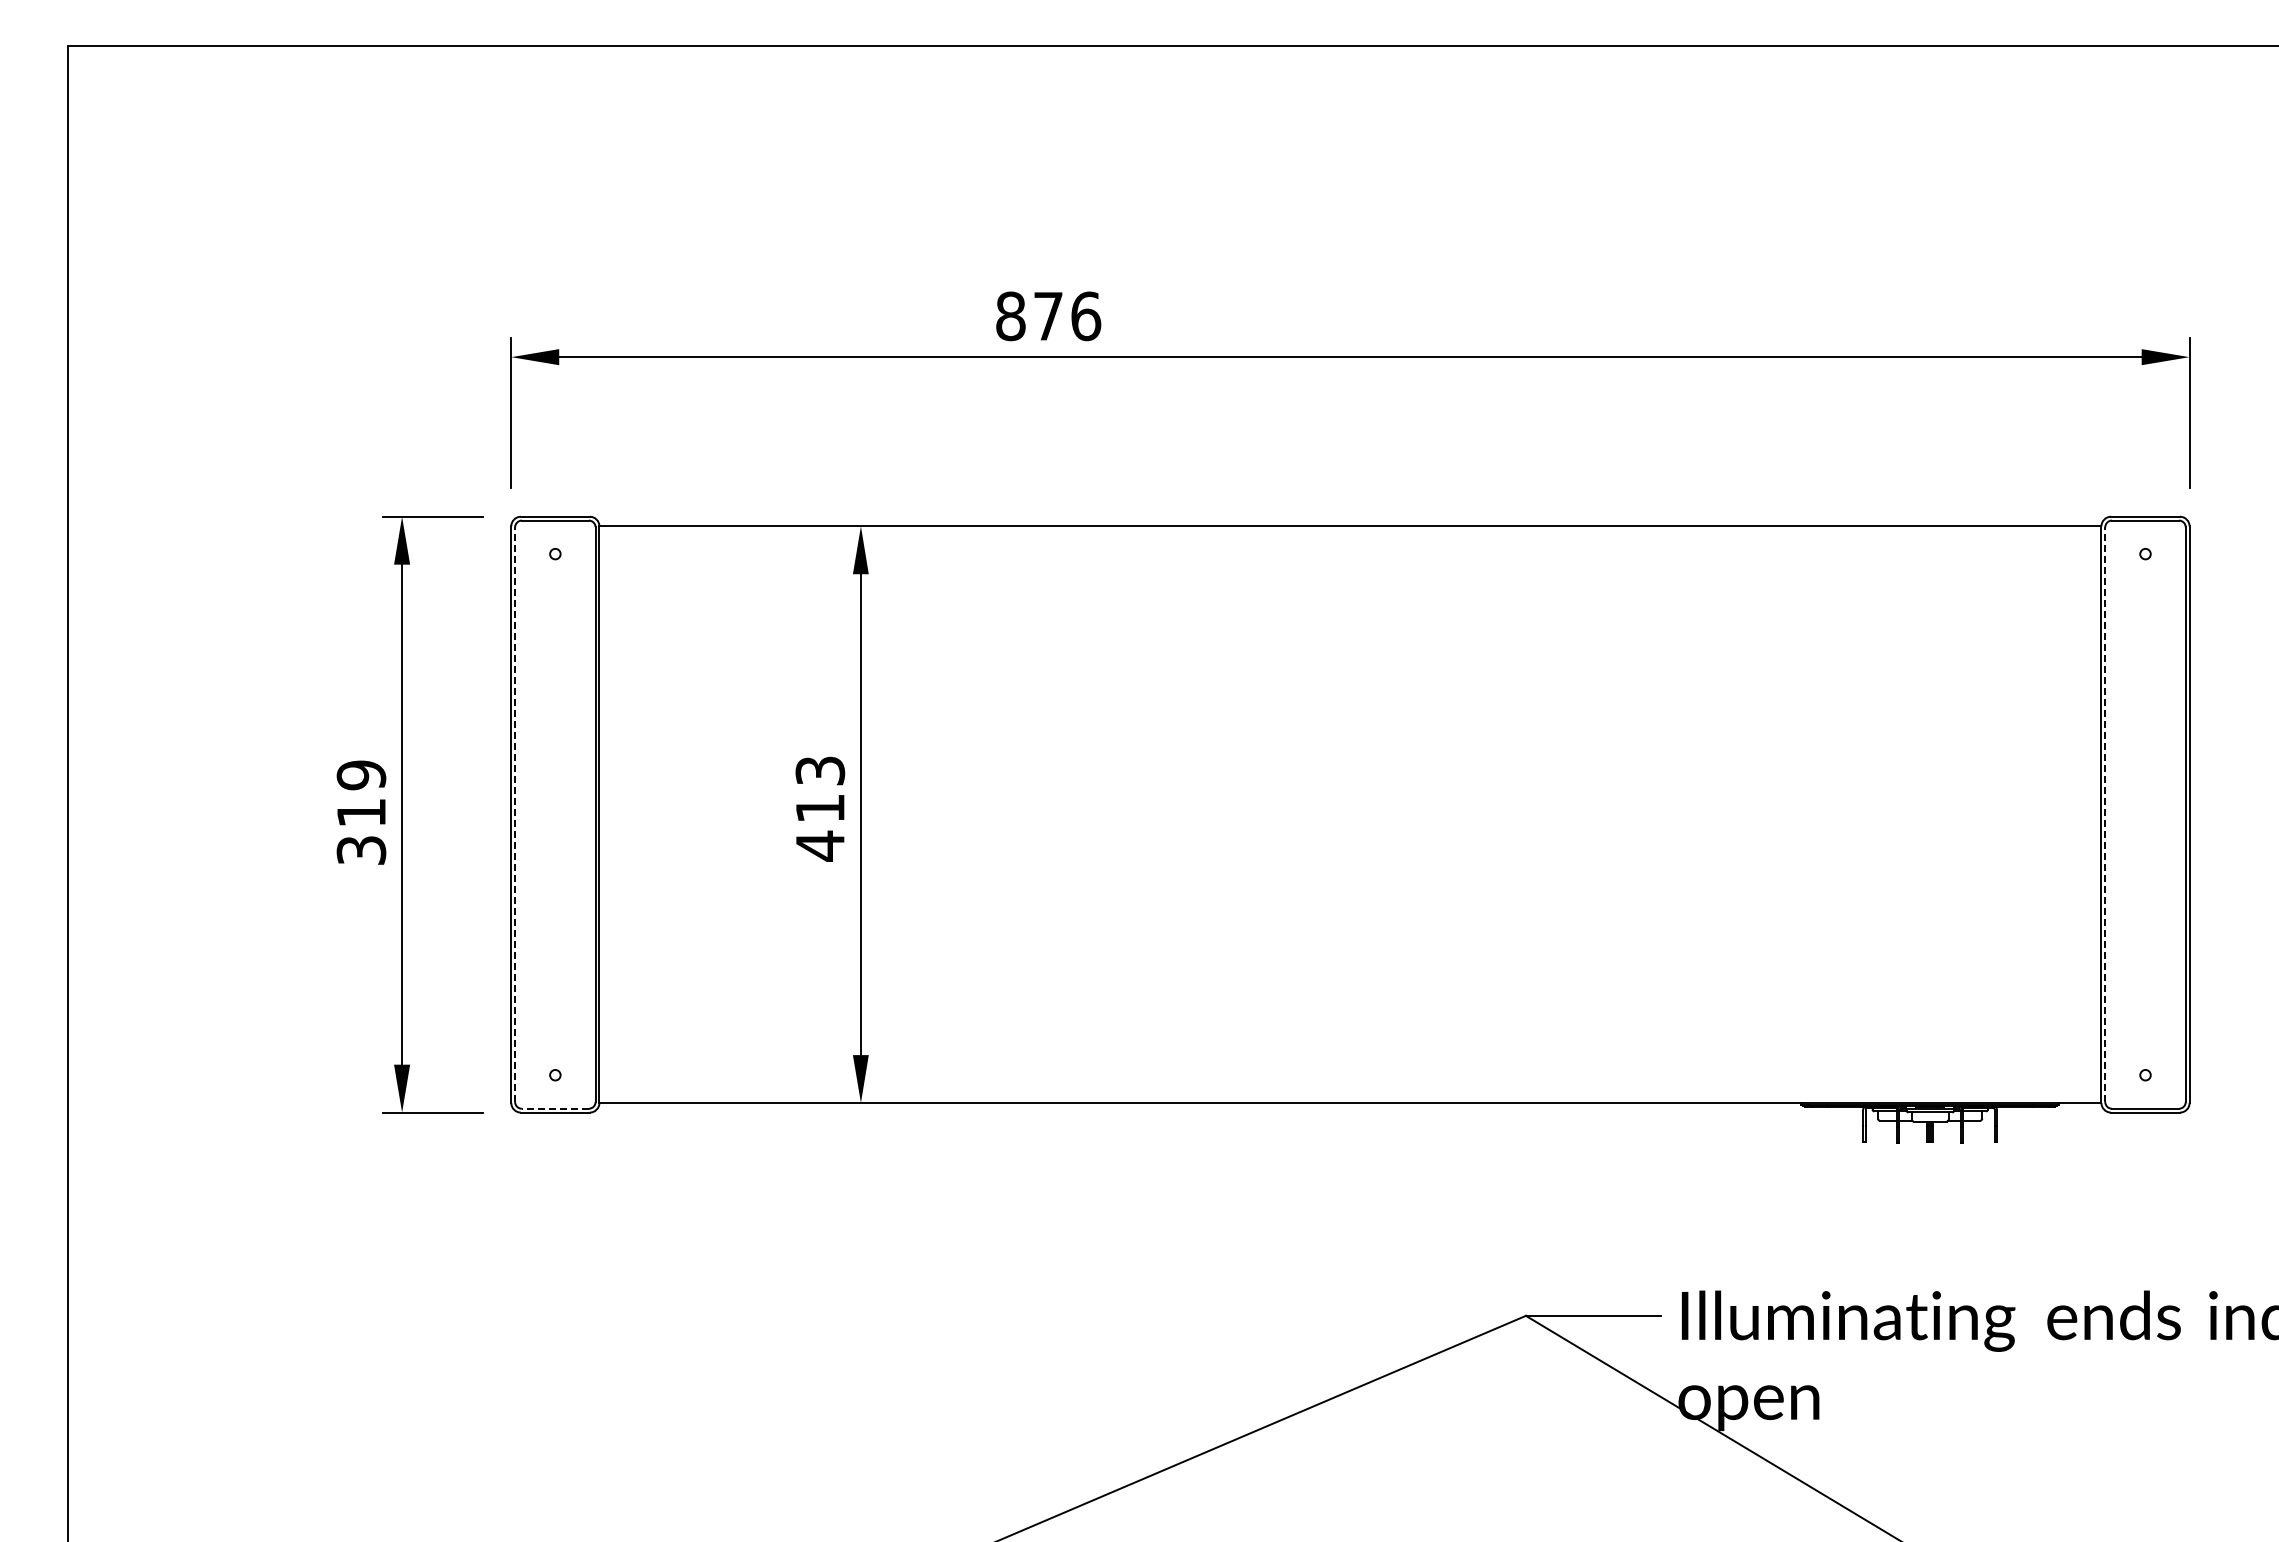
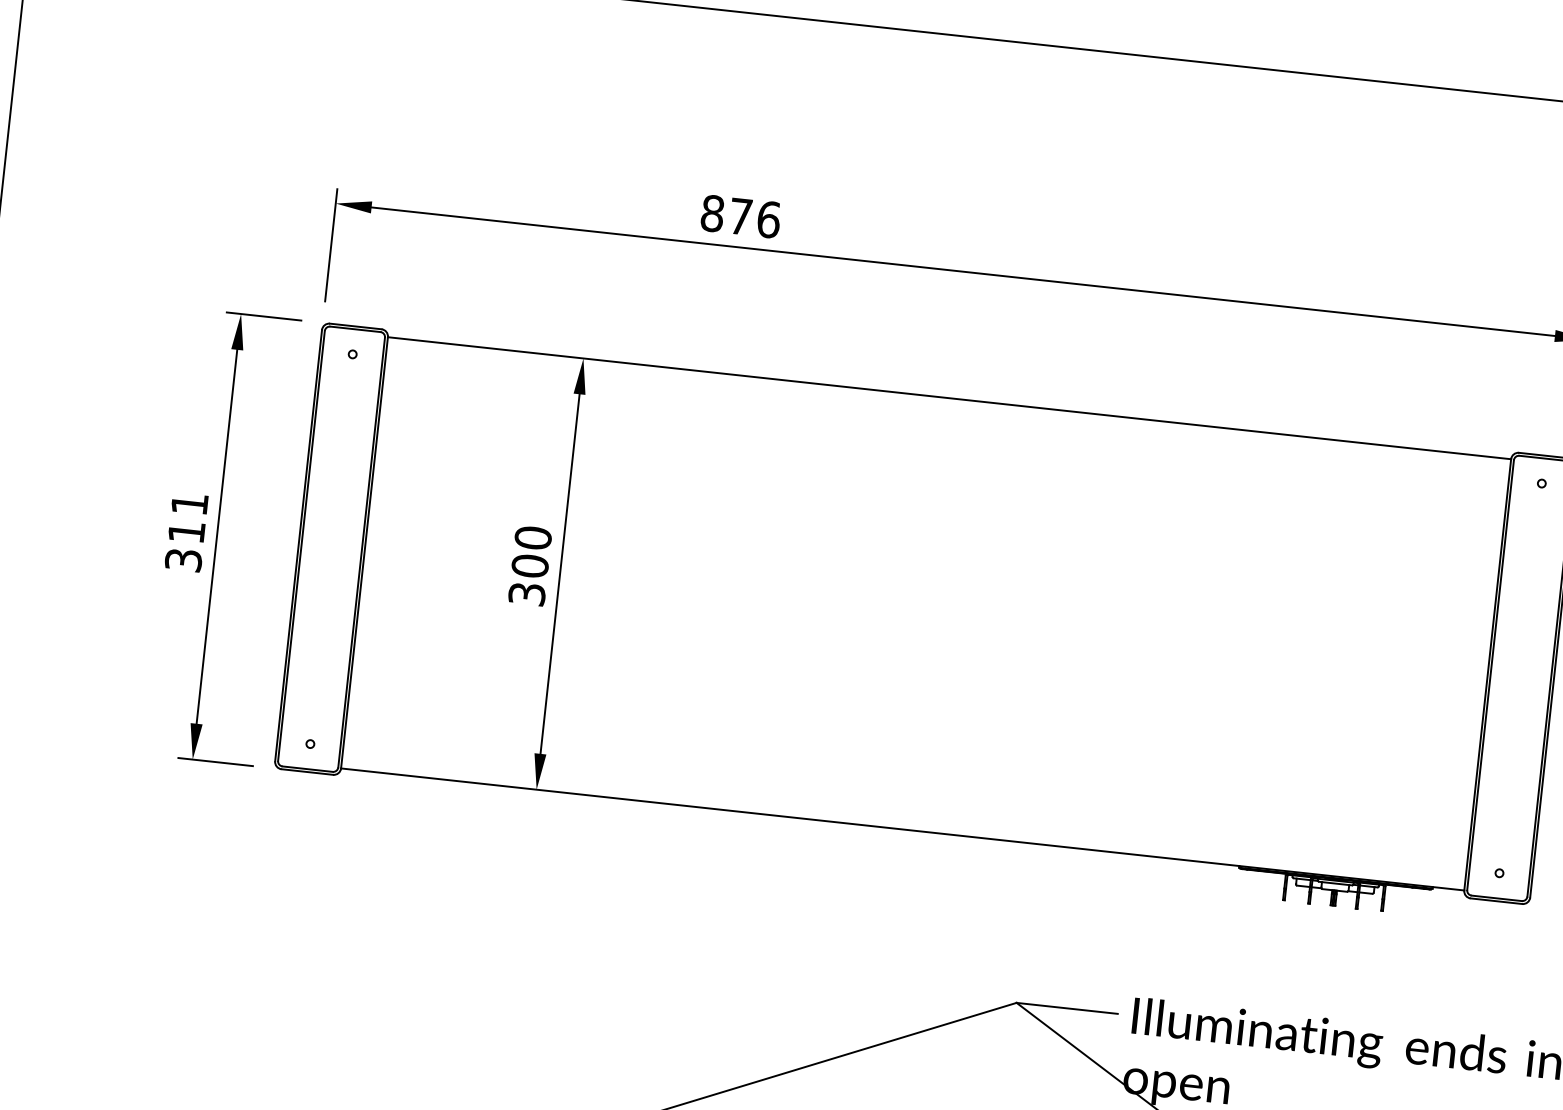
text: (361, 775) -> (189, 504), 319 -> 311
text: (820, 808) -> (530, 566), 413 -> 300
line: (515, 814) -> (301, 545), dashed -> solid
line: (2105, 814) -> (1490, 675), dashed -> solid
line: (555, 1108) -> (307, 768), dashed -> solid

